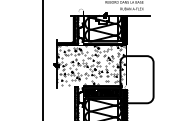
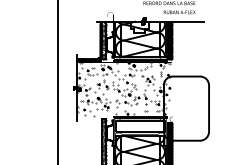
hatch: (103, 92) -> (140, 126), removed

